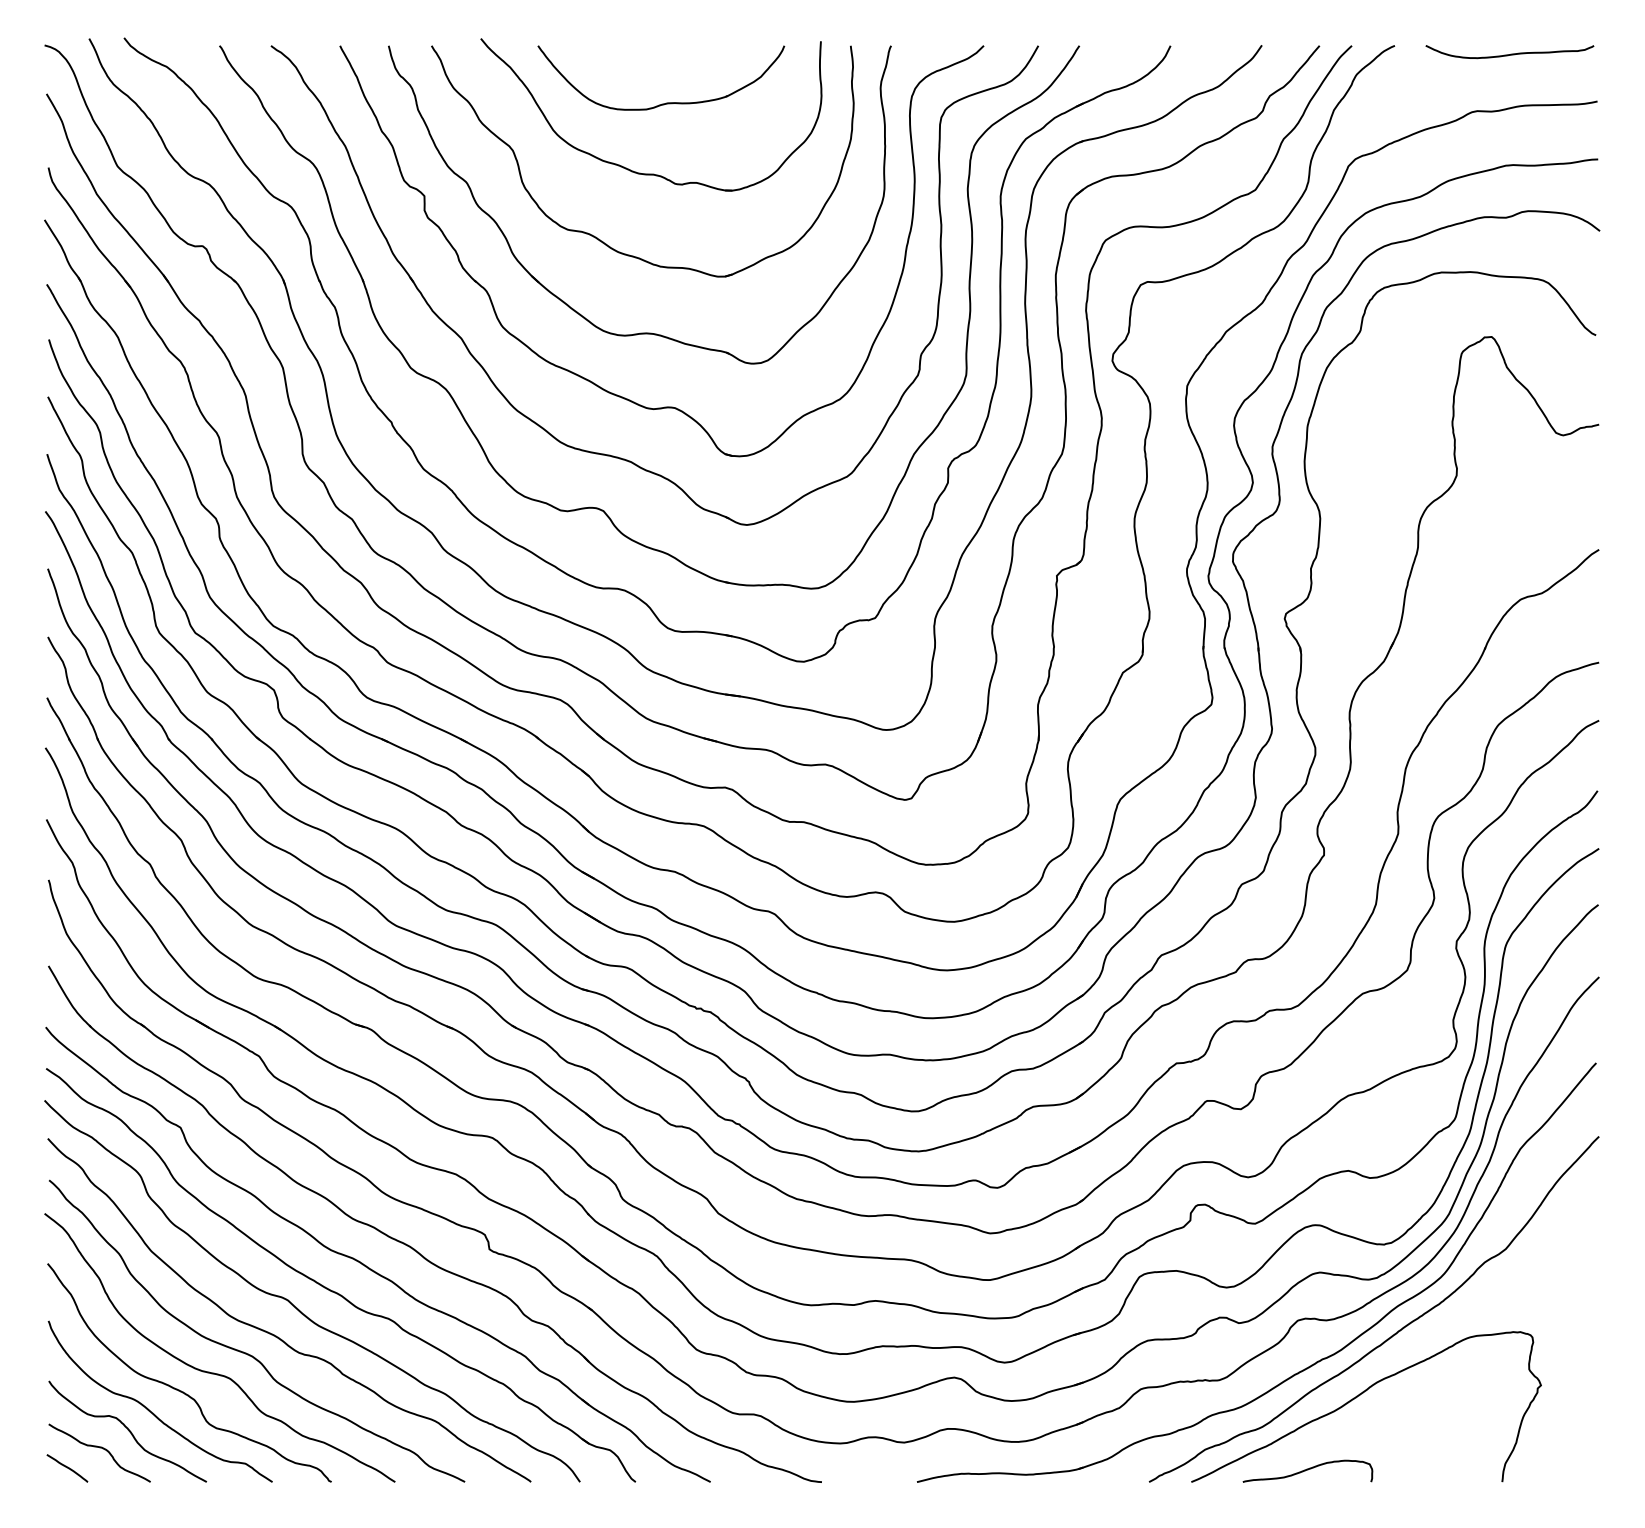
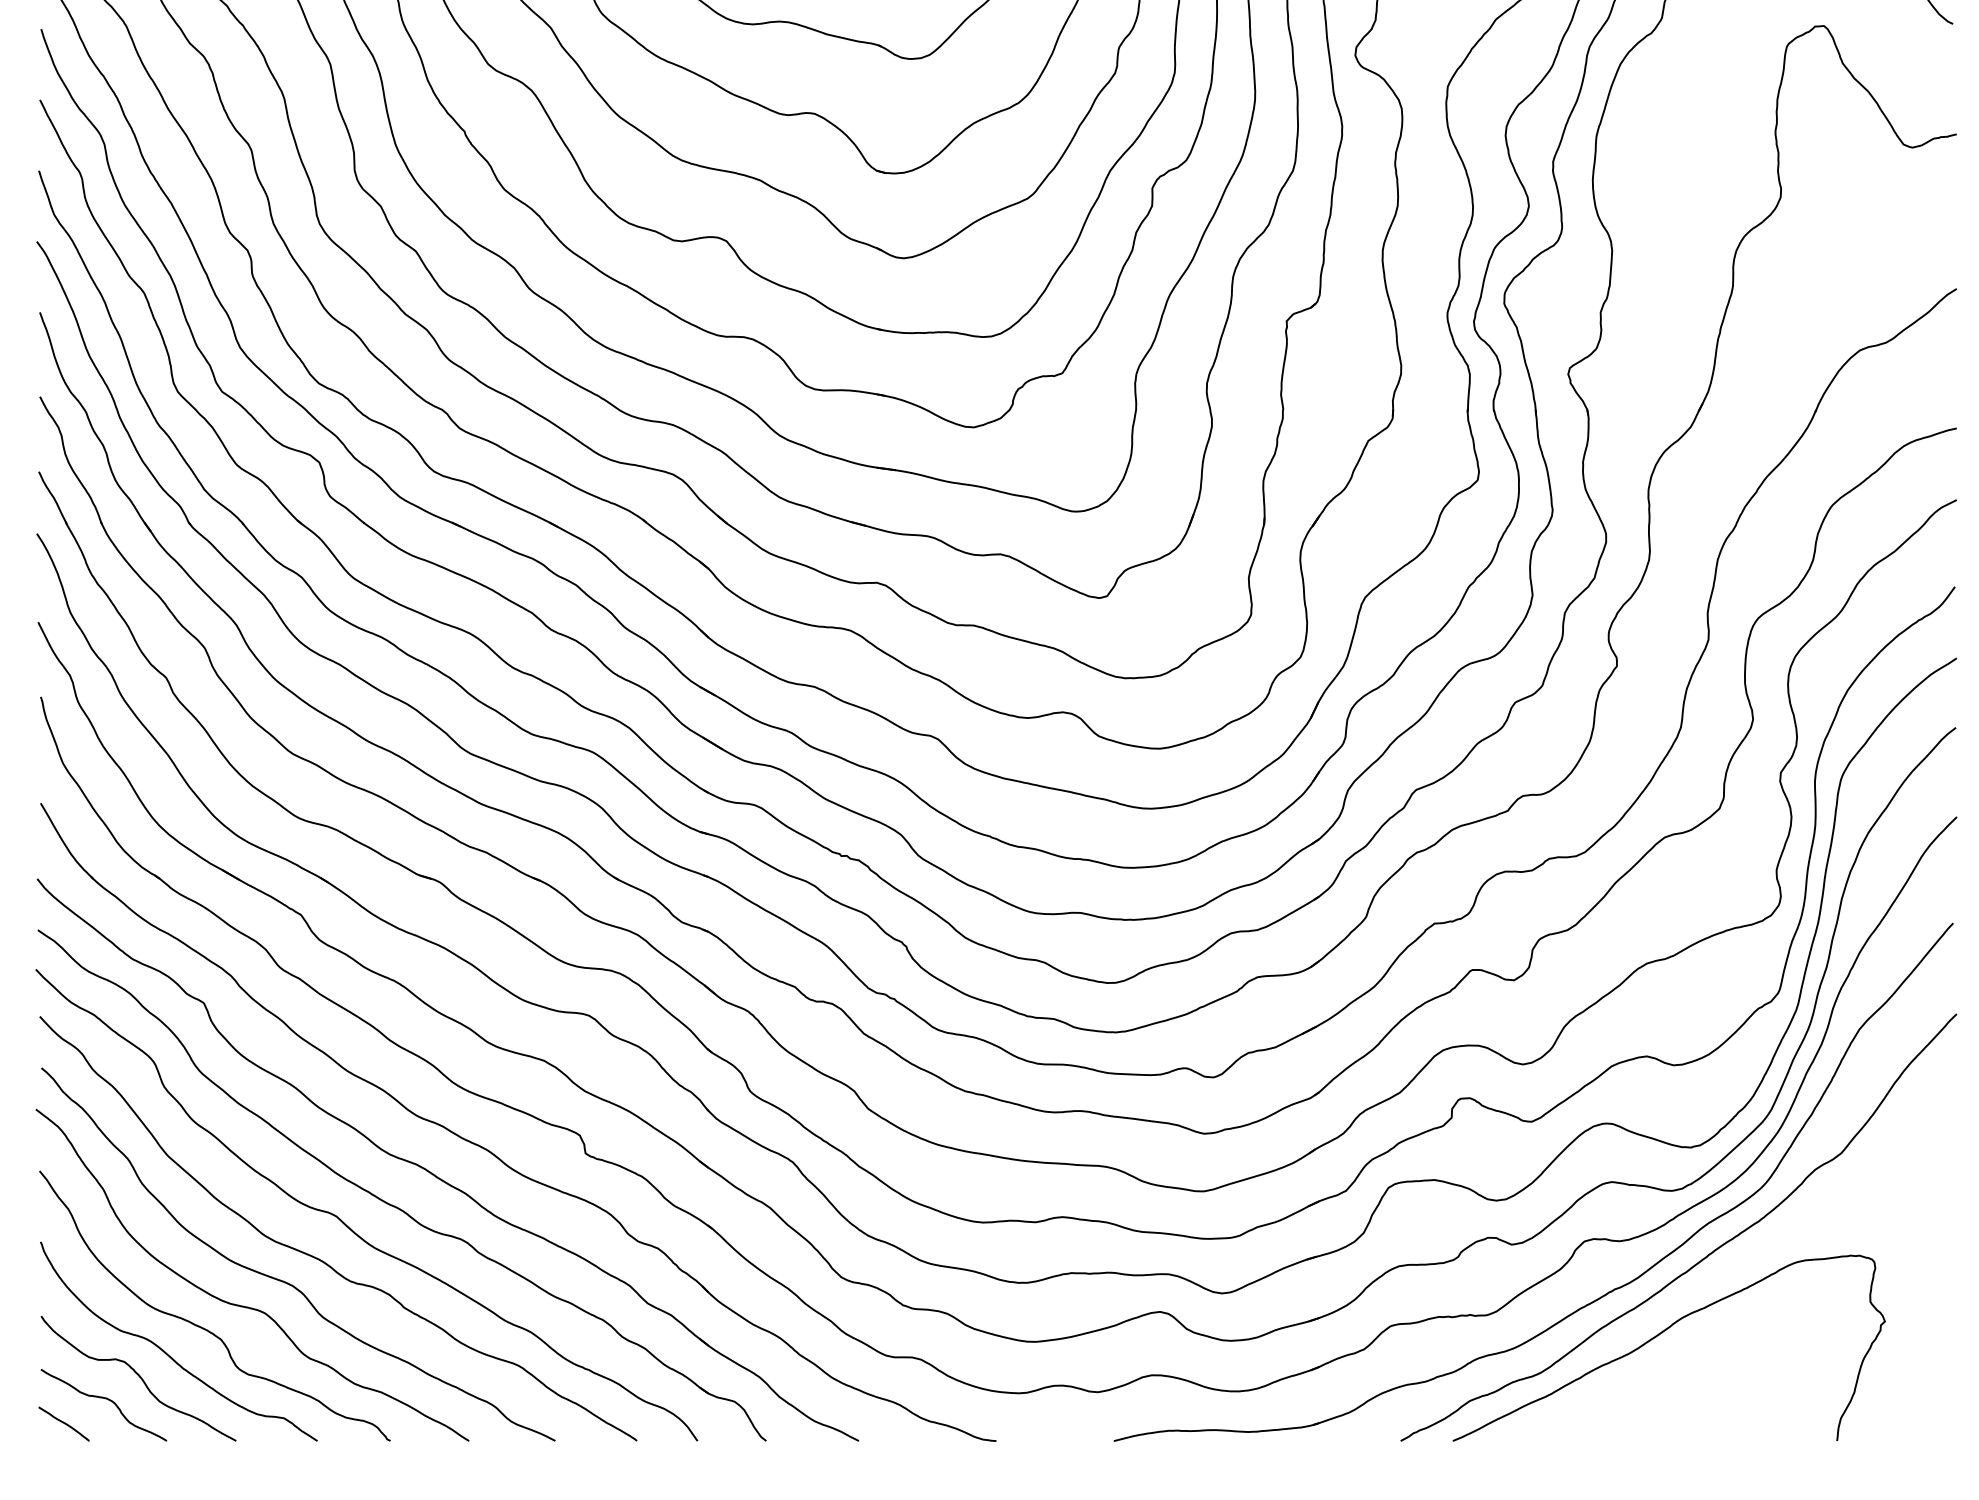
curve: (1307, 1470) -> (1596, 1426), removed

